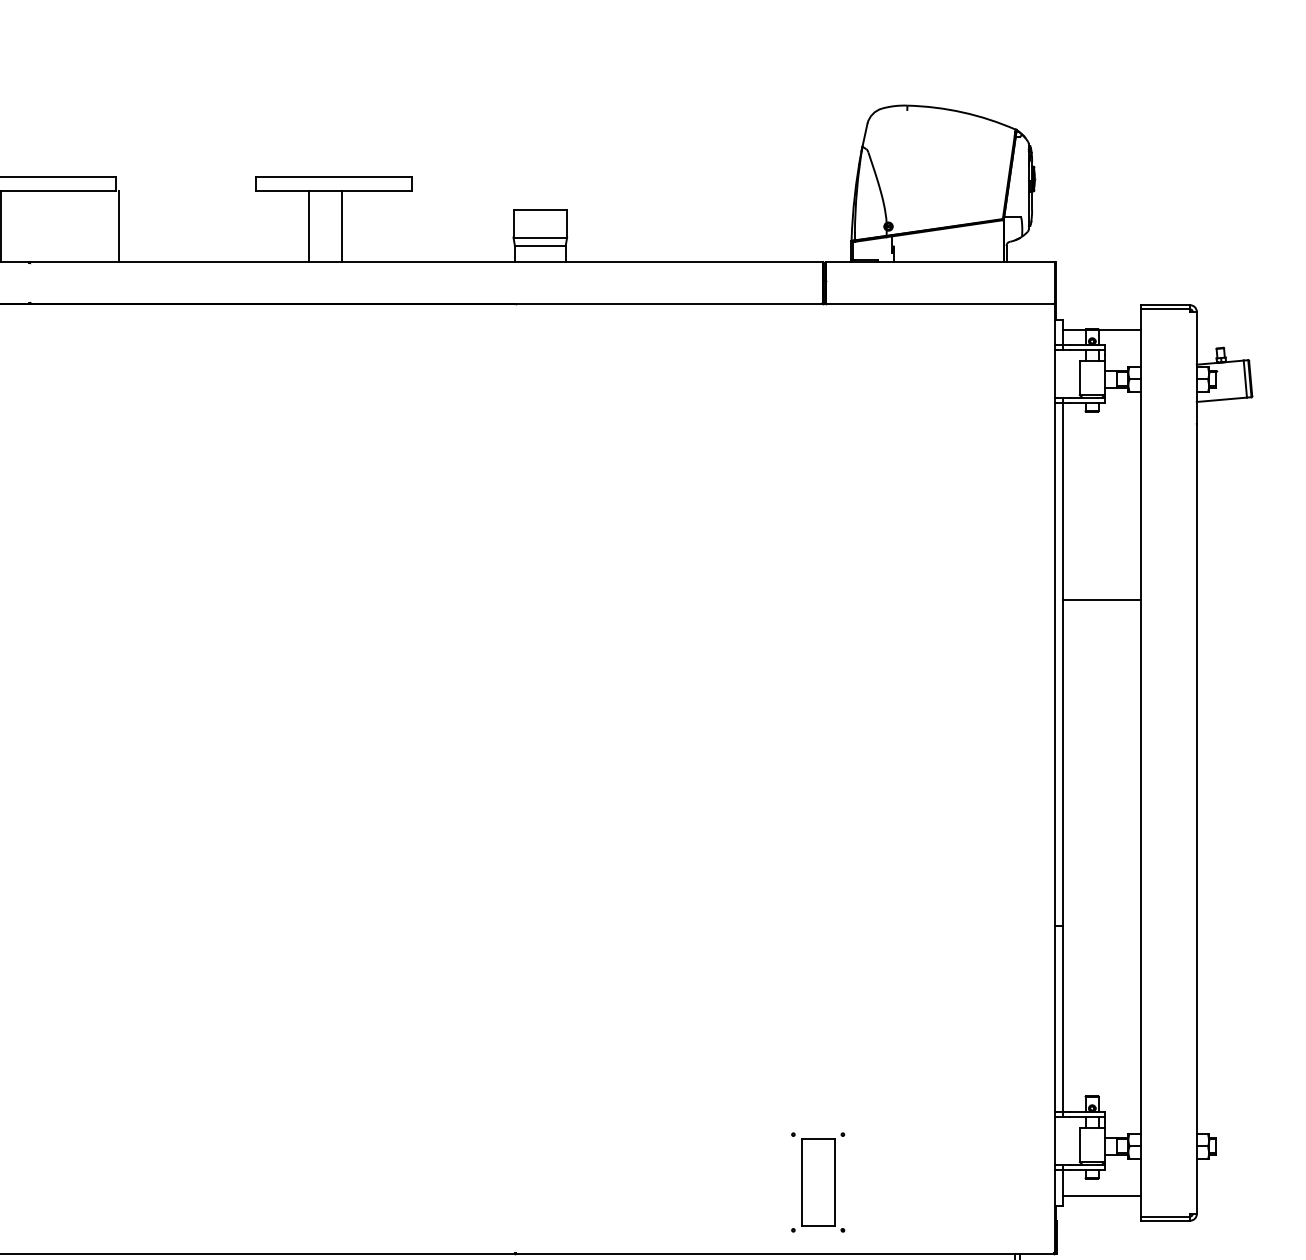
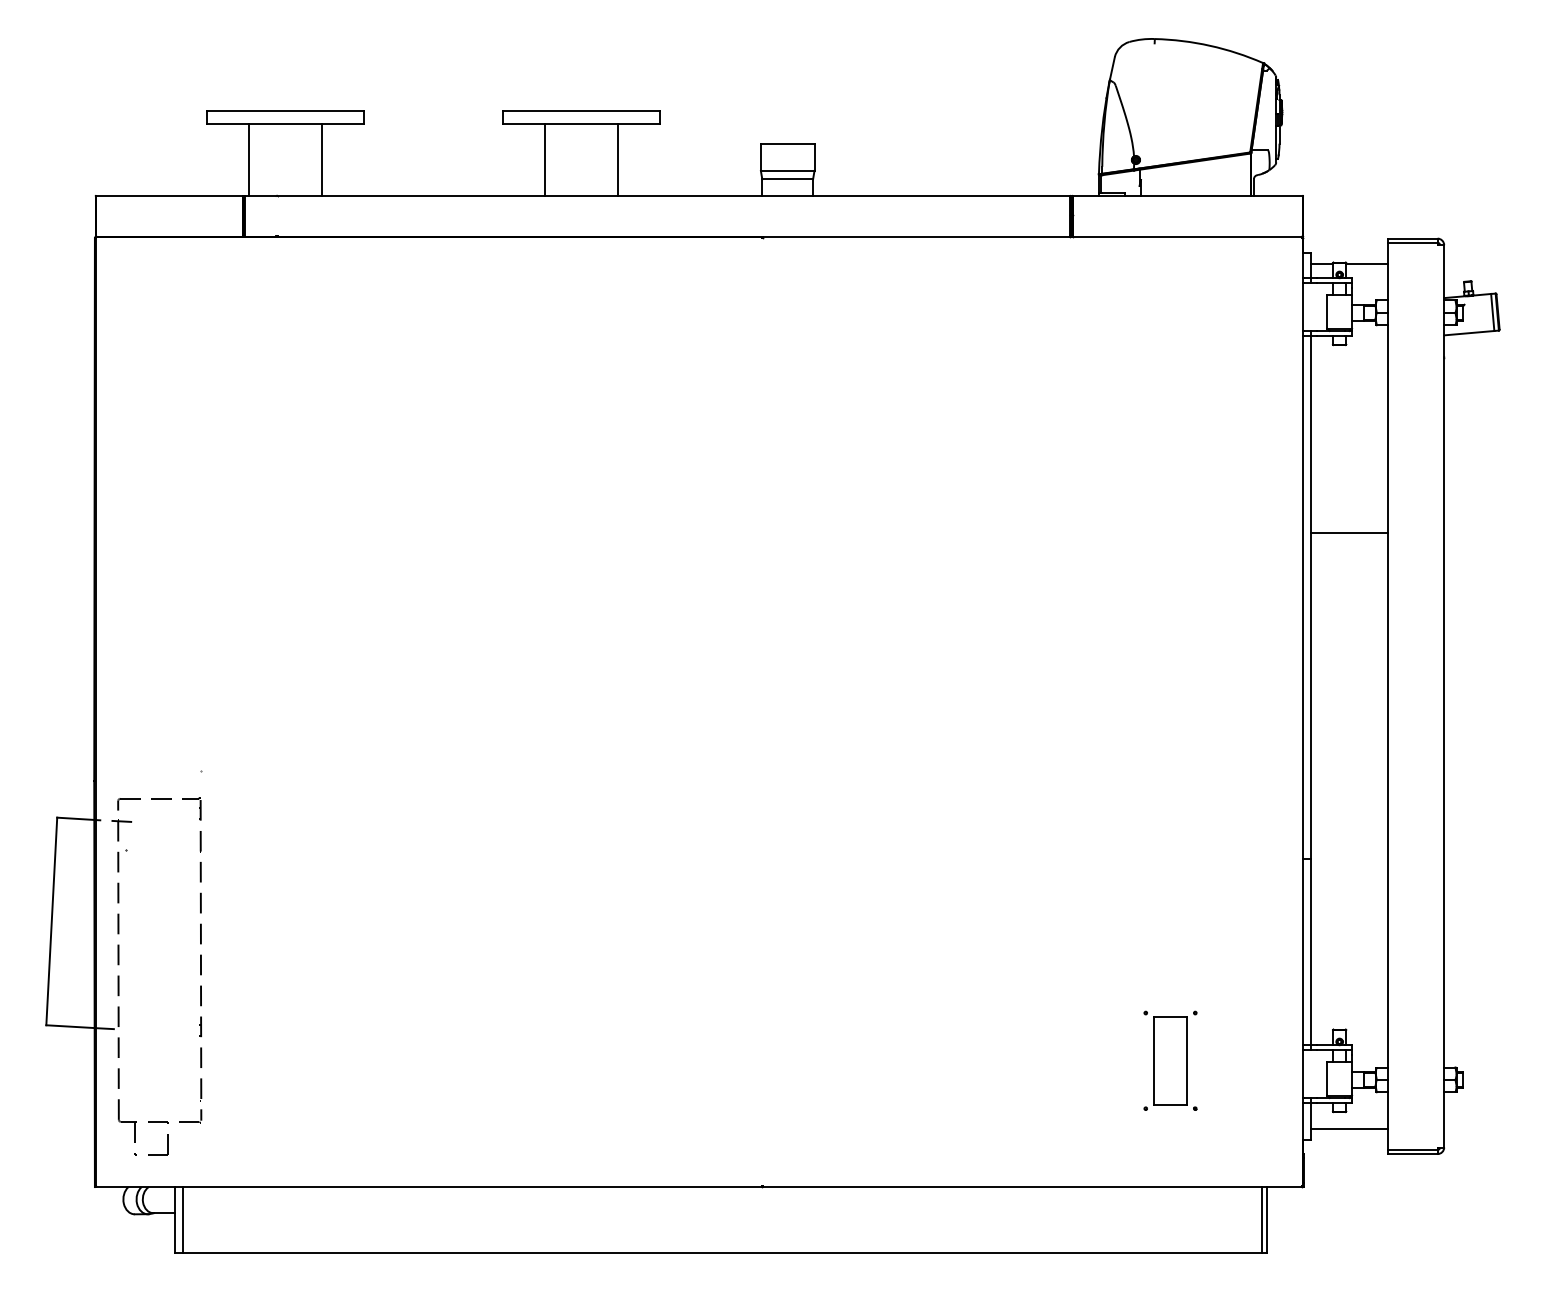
line: (119, 226) -> (322, 159), moved
line: (309, 226) -> (618, 159), moved
line: (341, 226) -> (544, 159), moved
part: (818, 1182) -> (1170, 1060), moved

